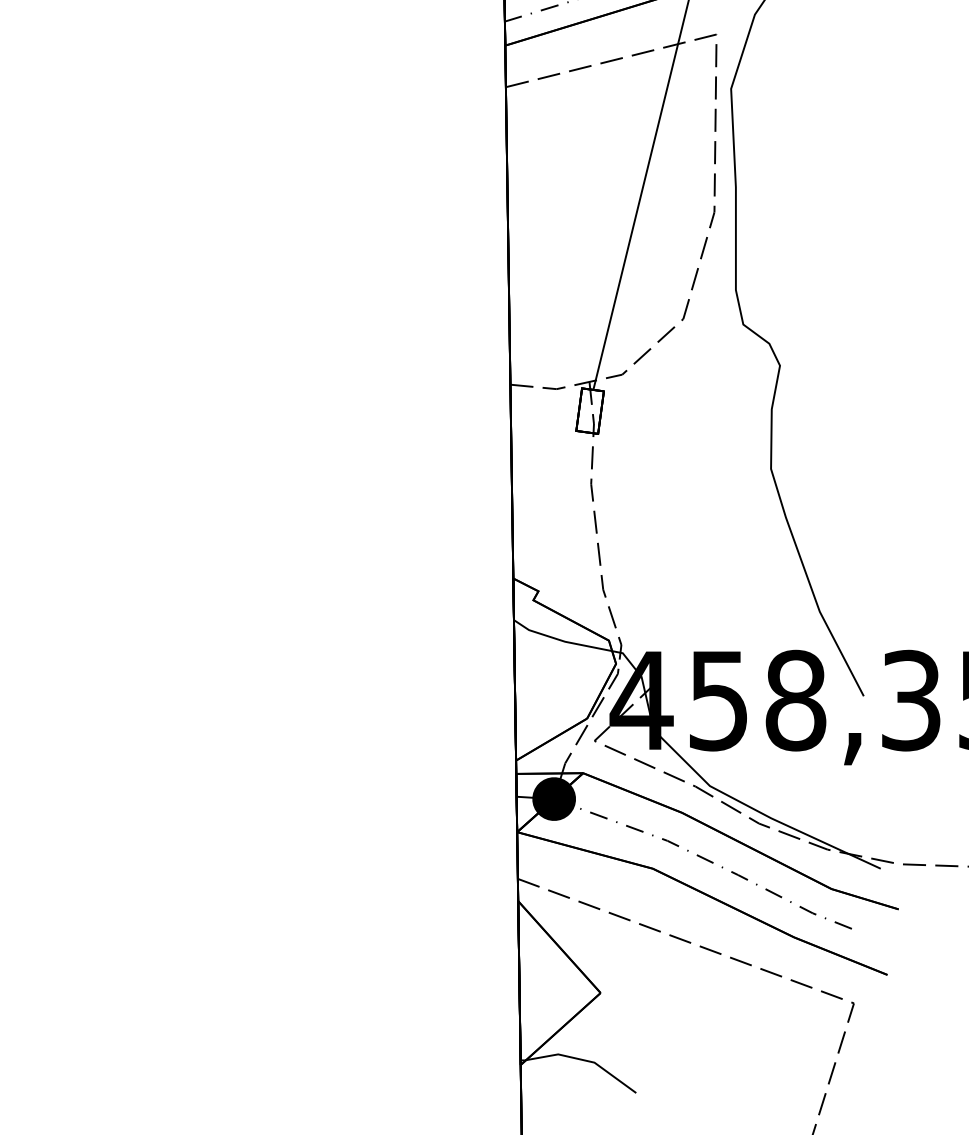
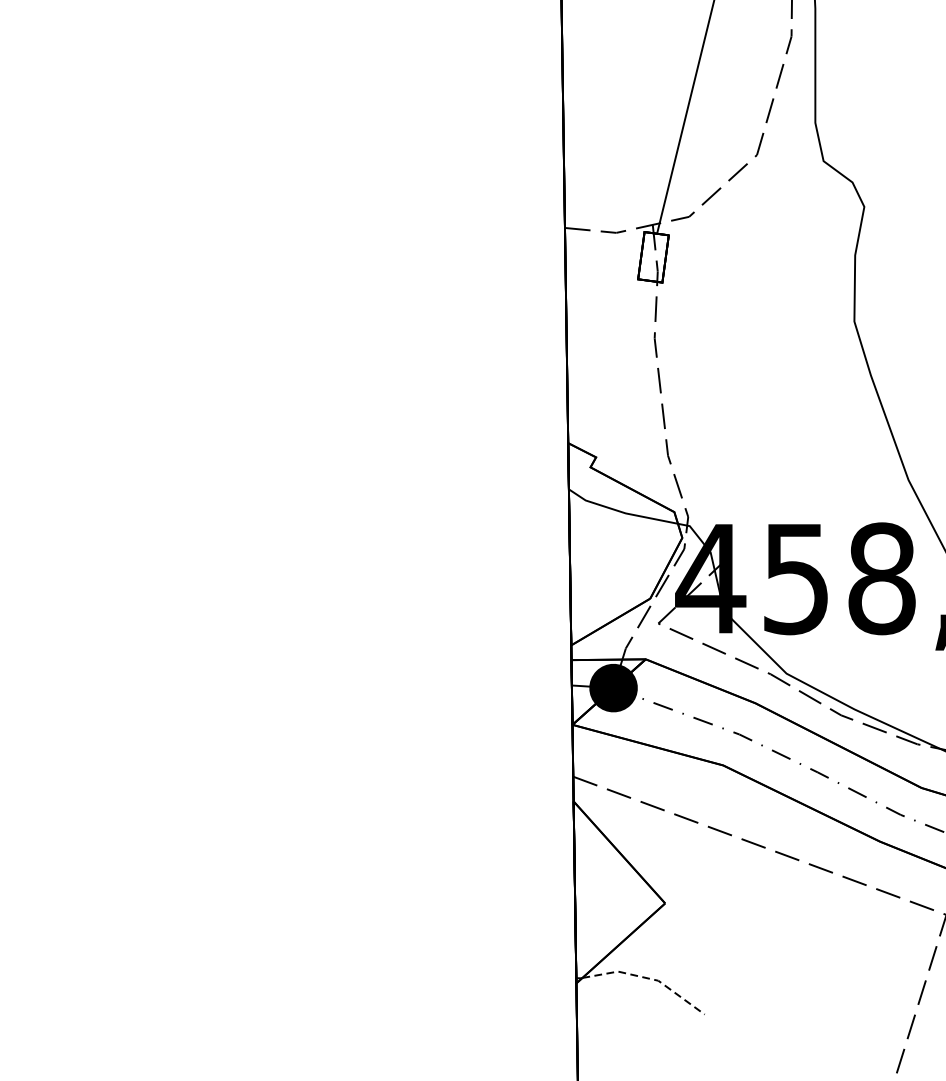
line: (585, 1060) -> (648, 978), solid -> dashed

